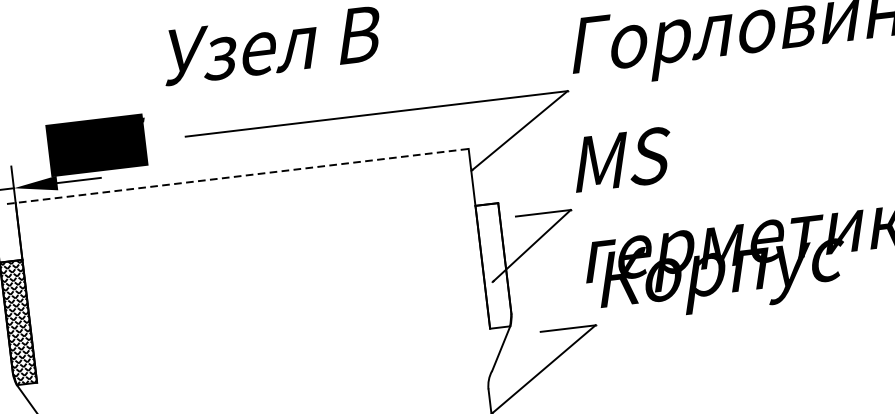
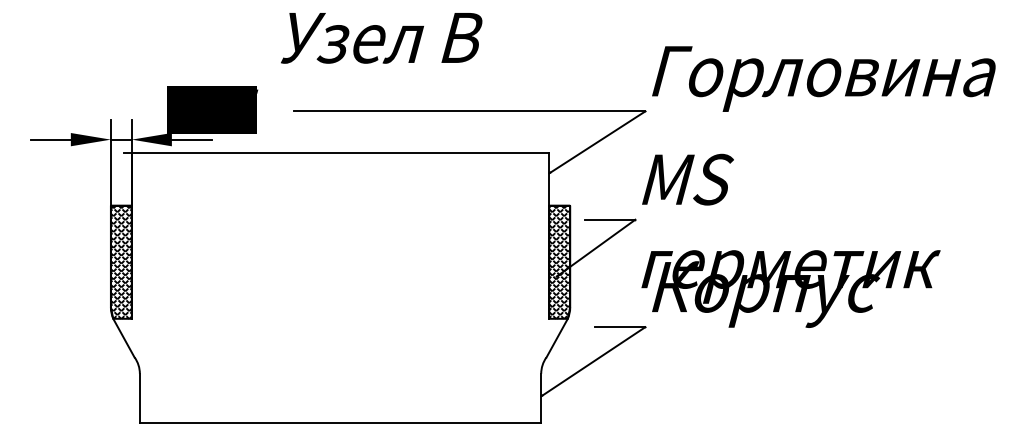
line: (237, 176) -> (336, 153), dashed -> solid
hatch: (493, 265) -> (559, 261), added

